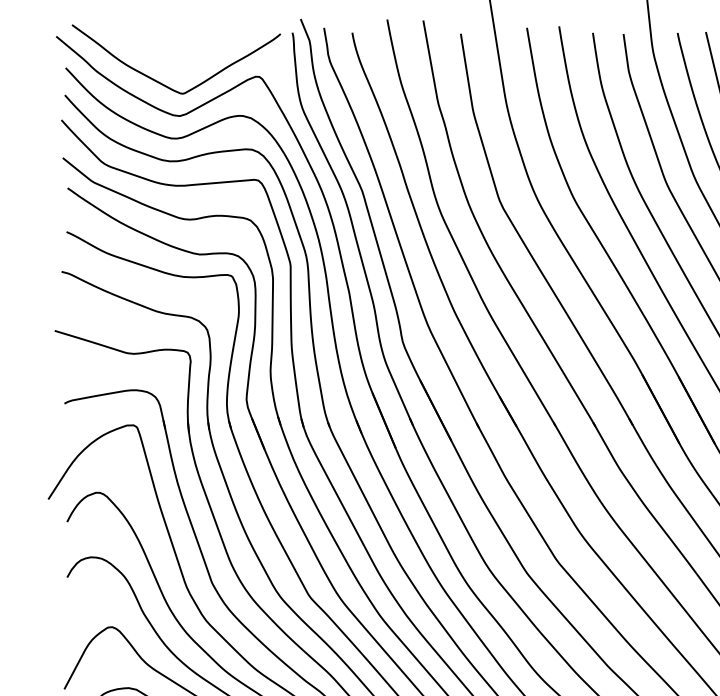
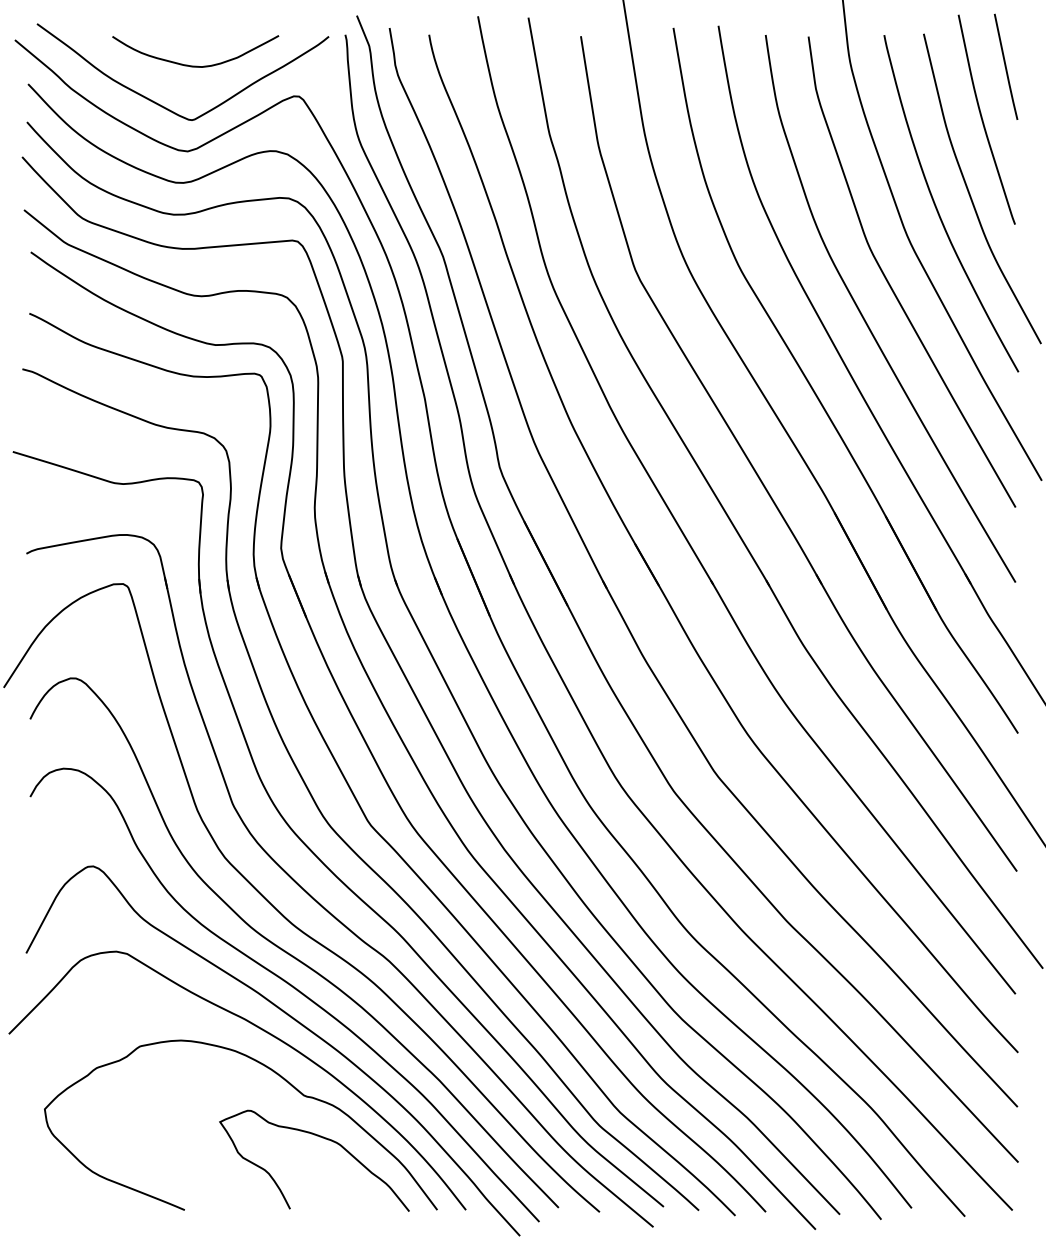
curve: (185, 54) -> (195, 65), added

